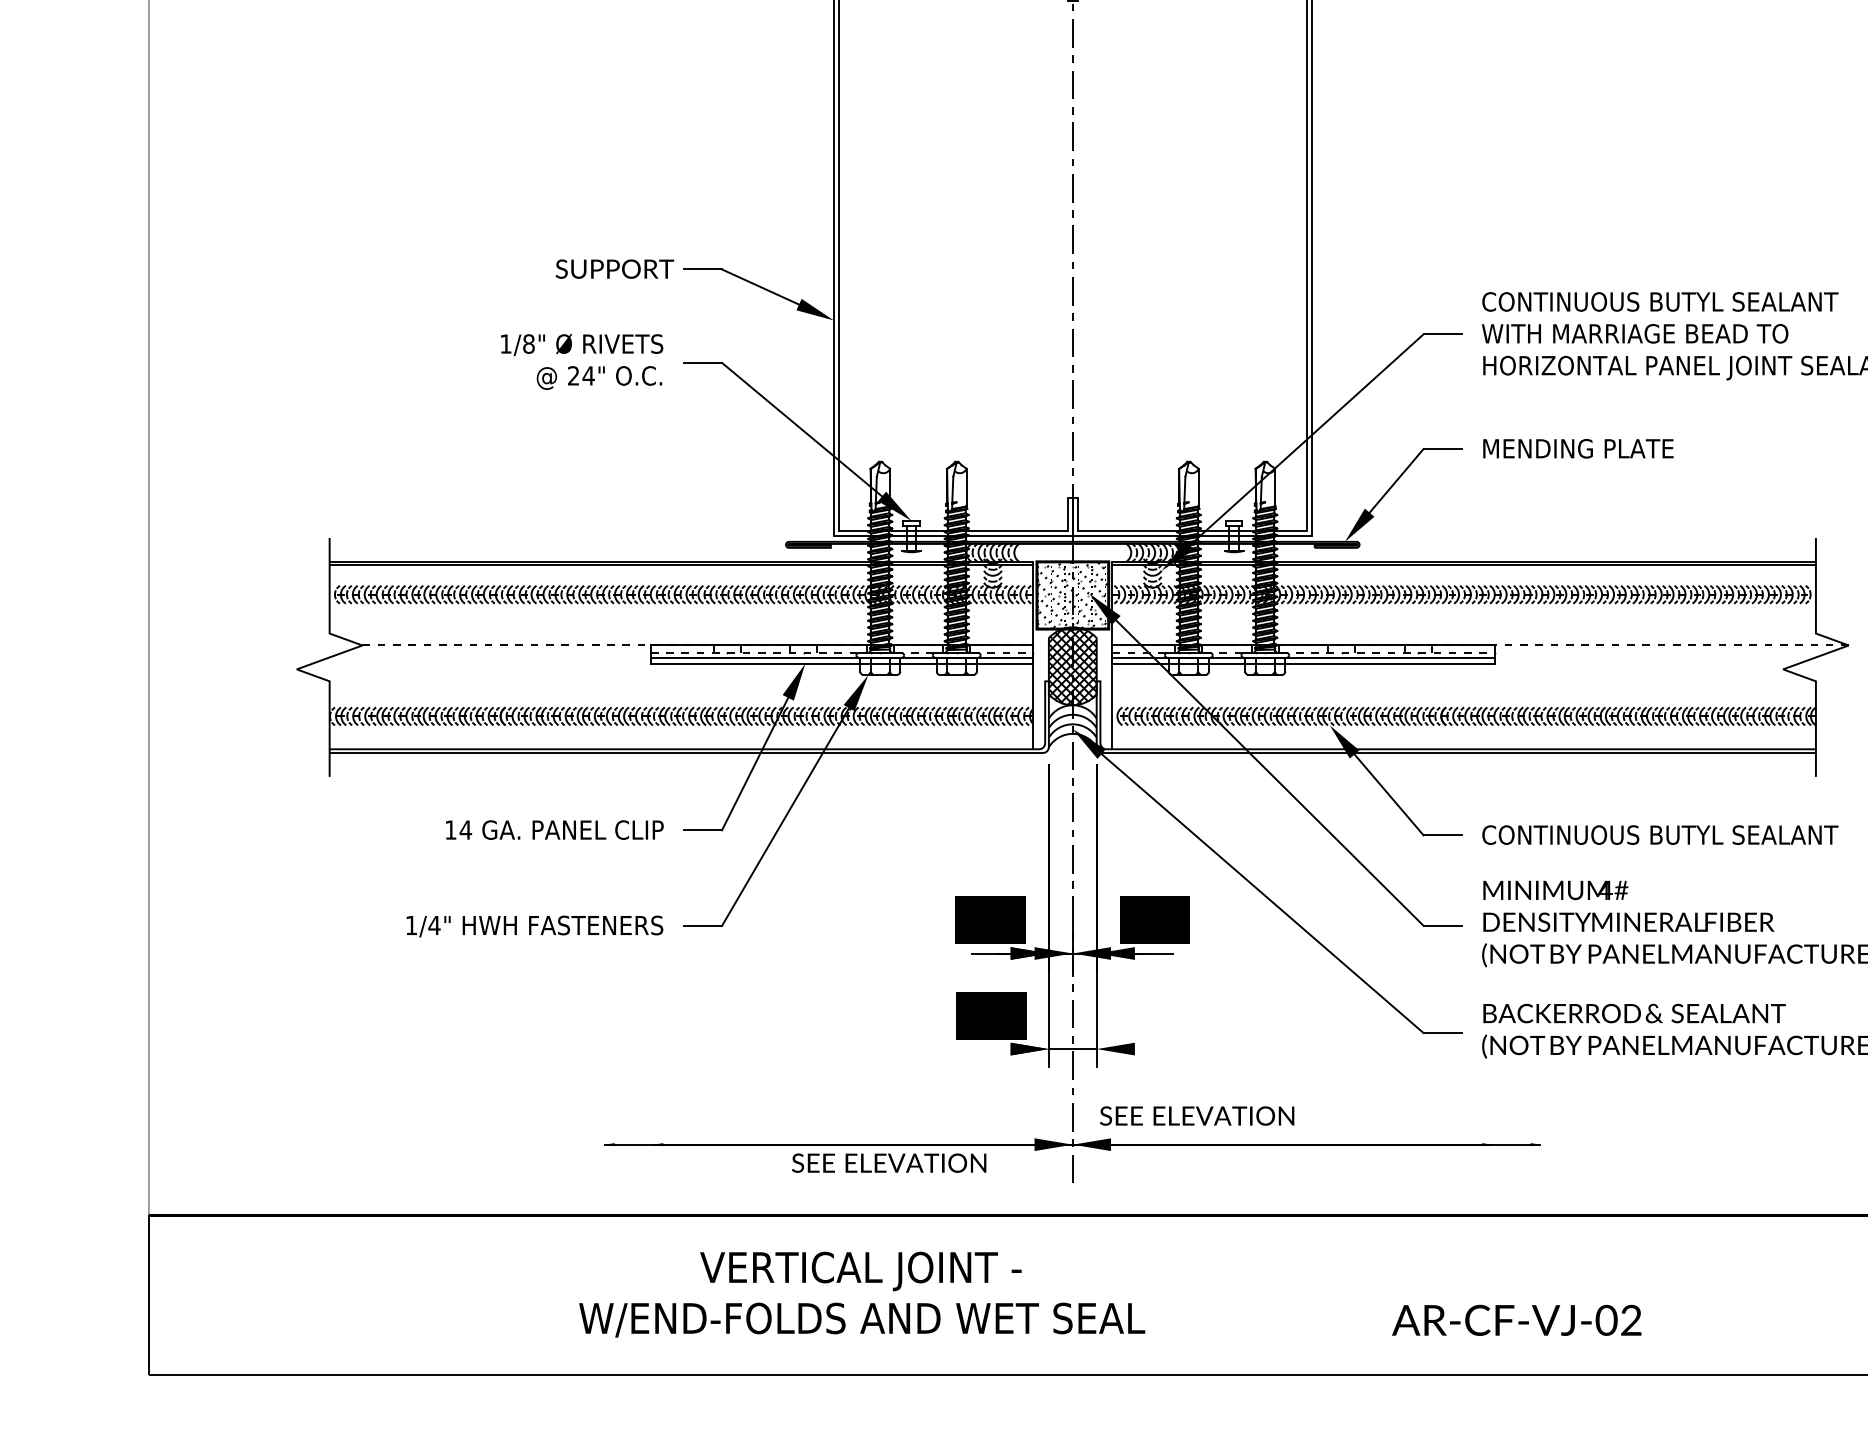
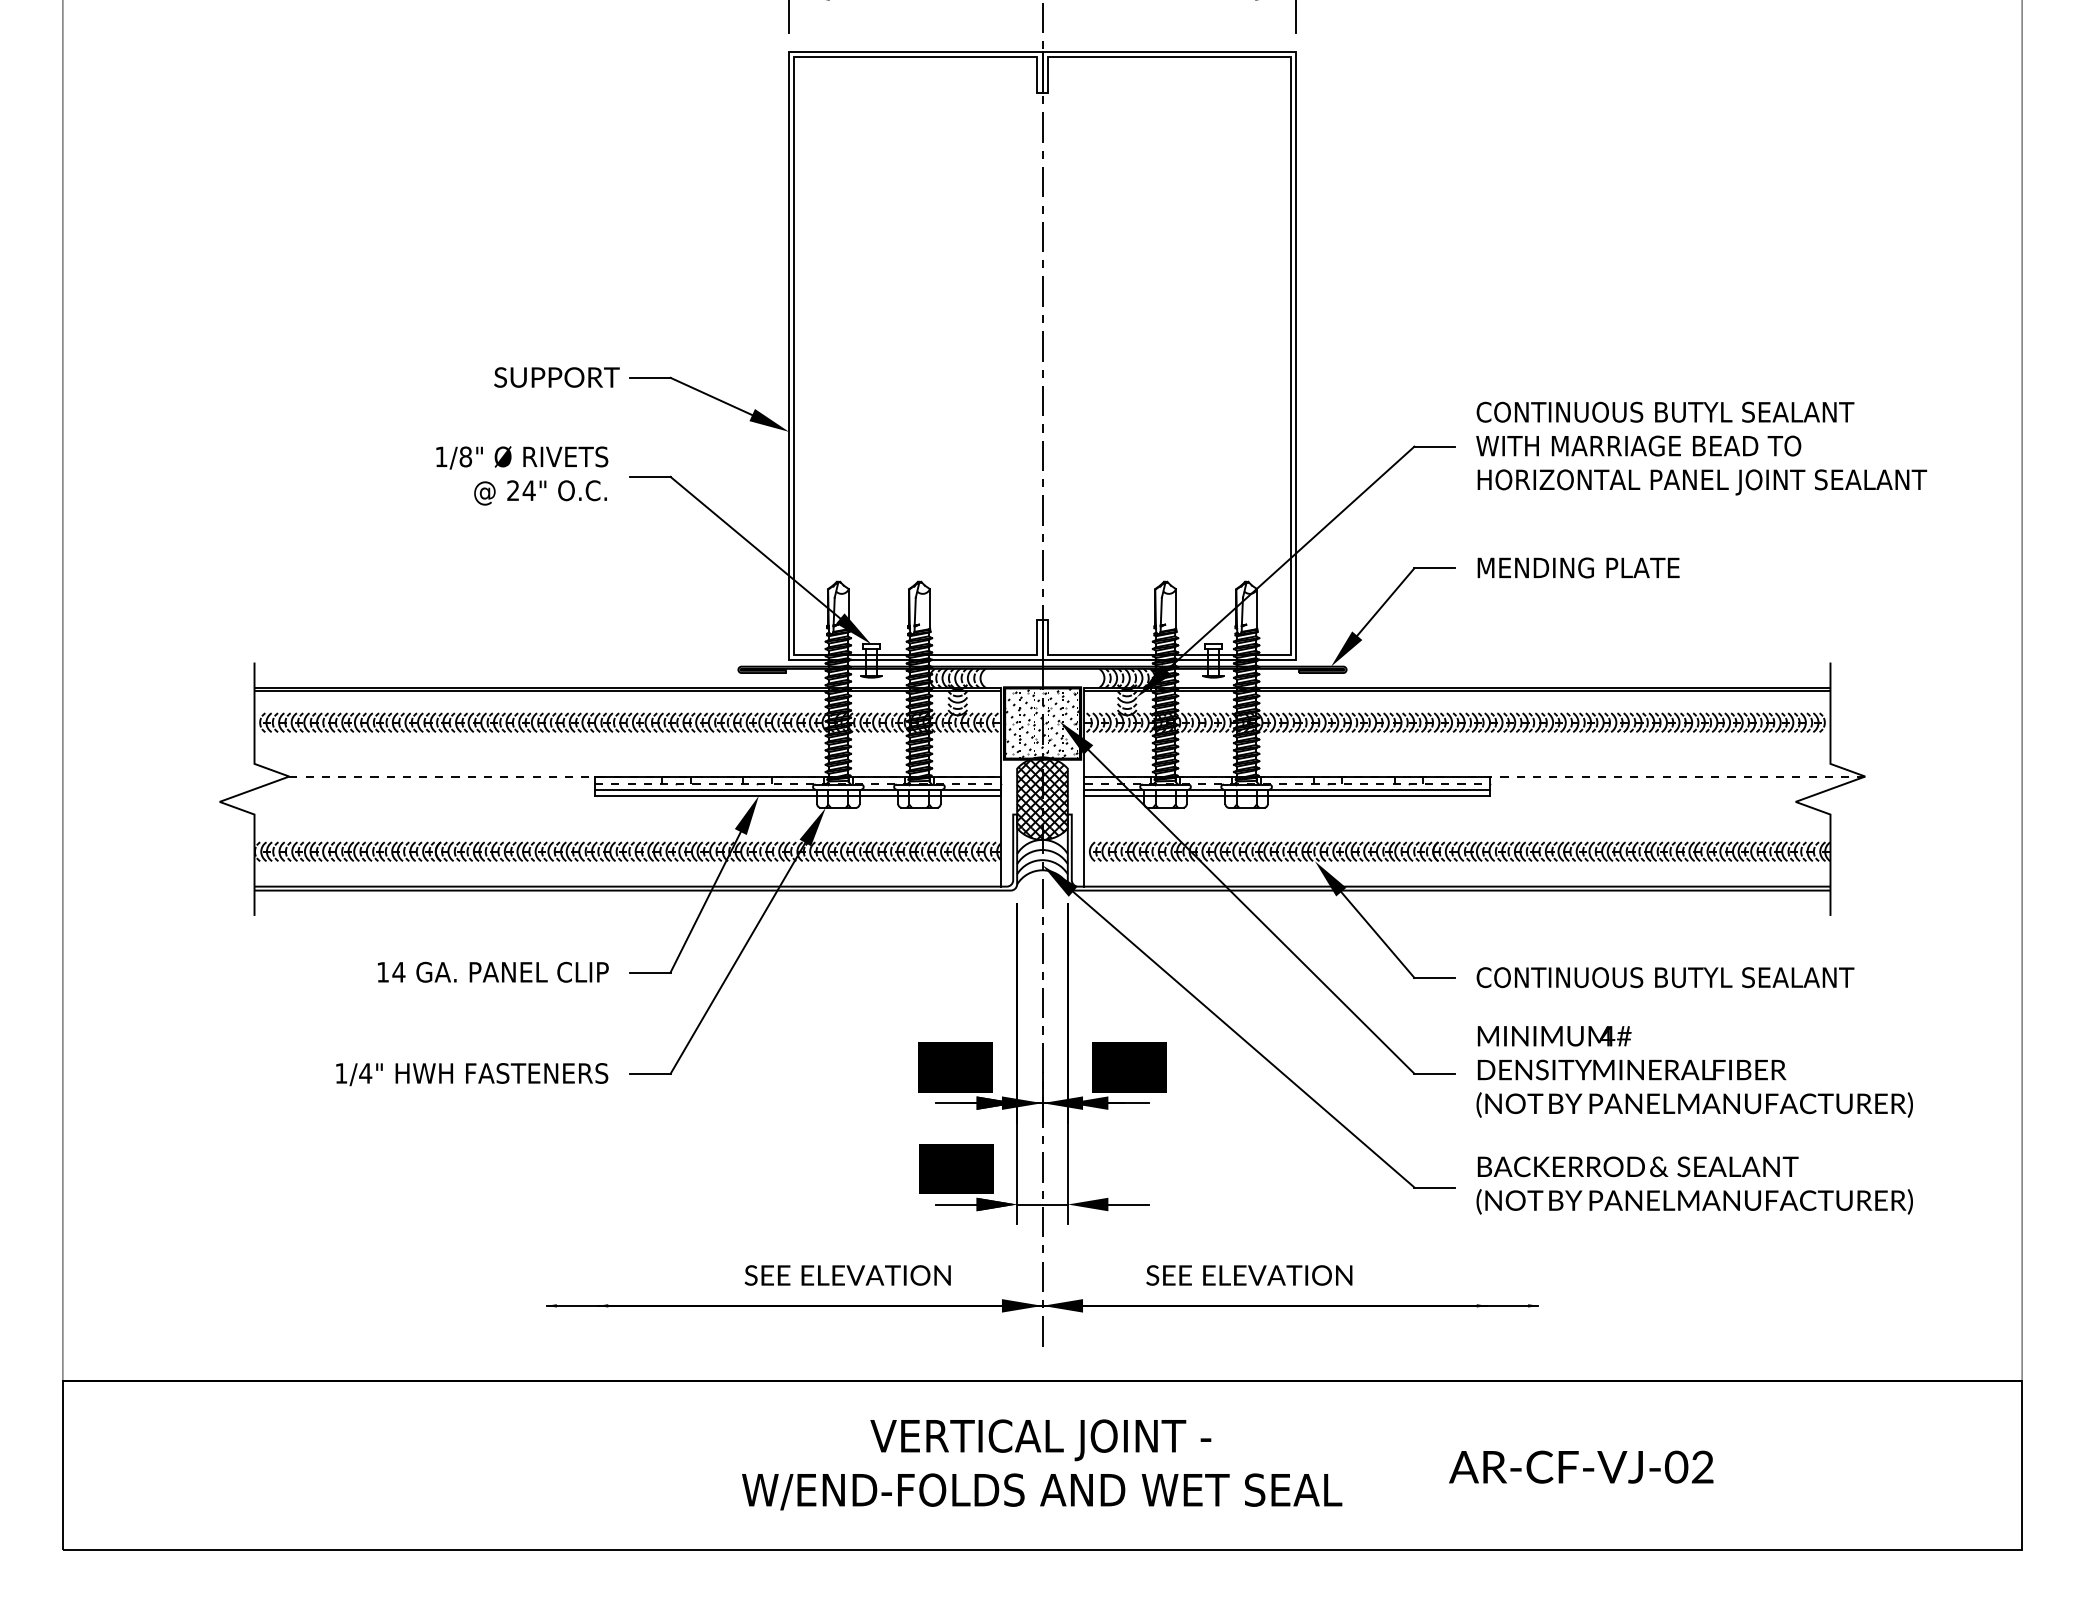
line: (991, 1049) -> (956, 1204), added
line: (1153, 1049) -> (1128, 1204), added
text: (1197, 1116) -> (1249, 1275), moved
text: (888, 1163) -> (847, 1275), moved
text: (862, 1294) -> (1042, 1464), moved
text: (1516, 1319) -> (1581, 1466), moved

